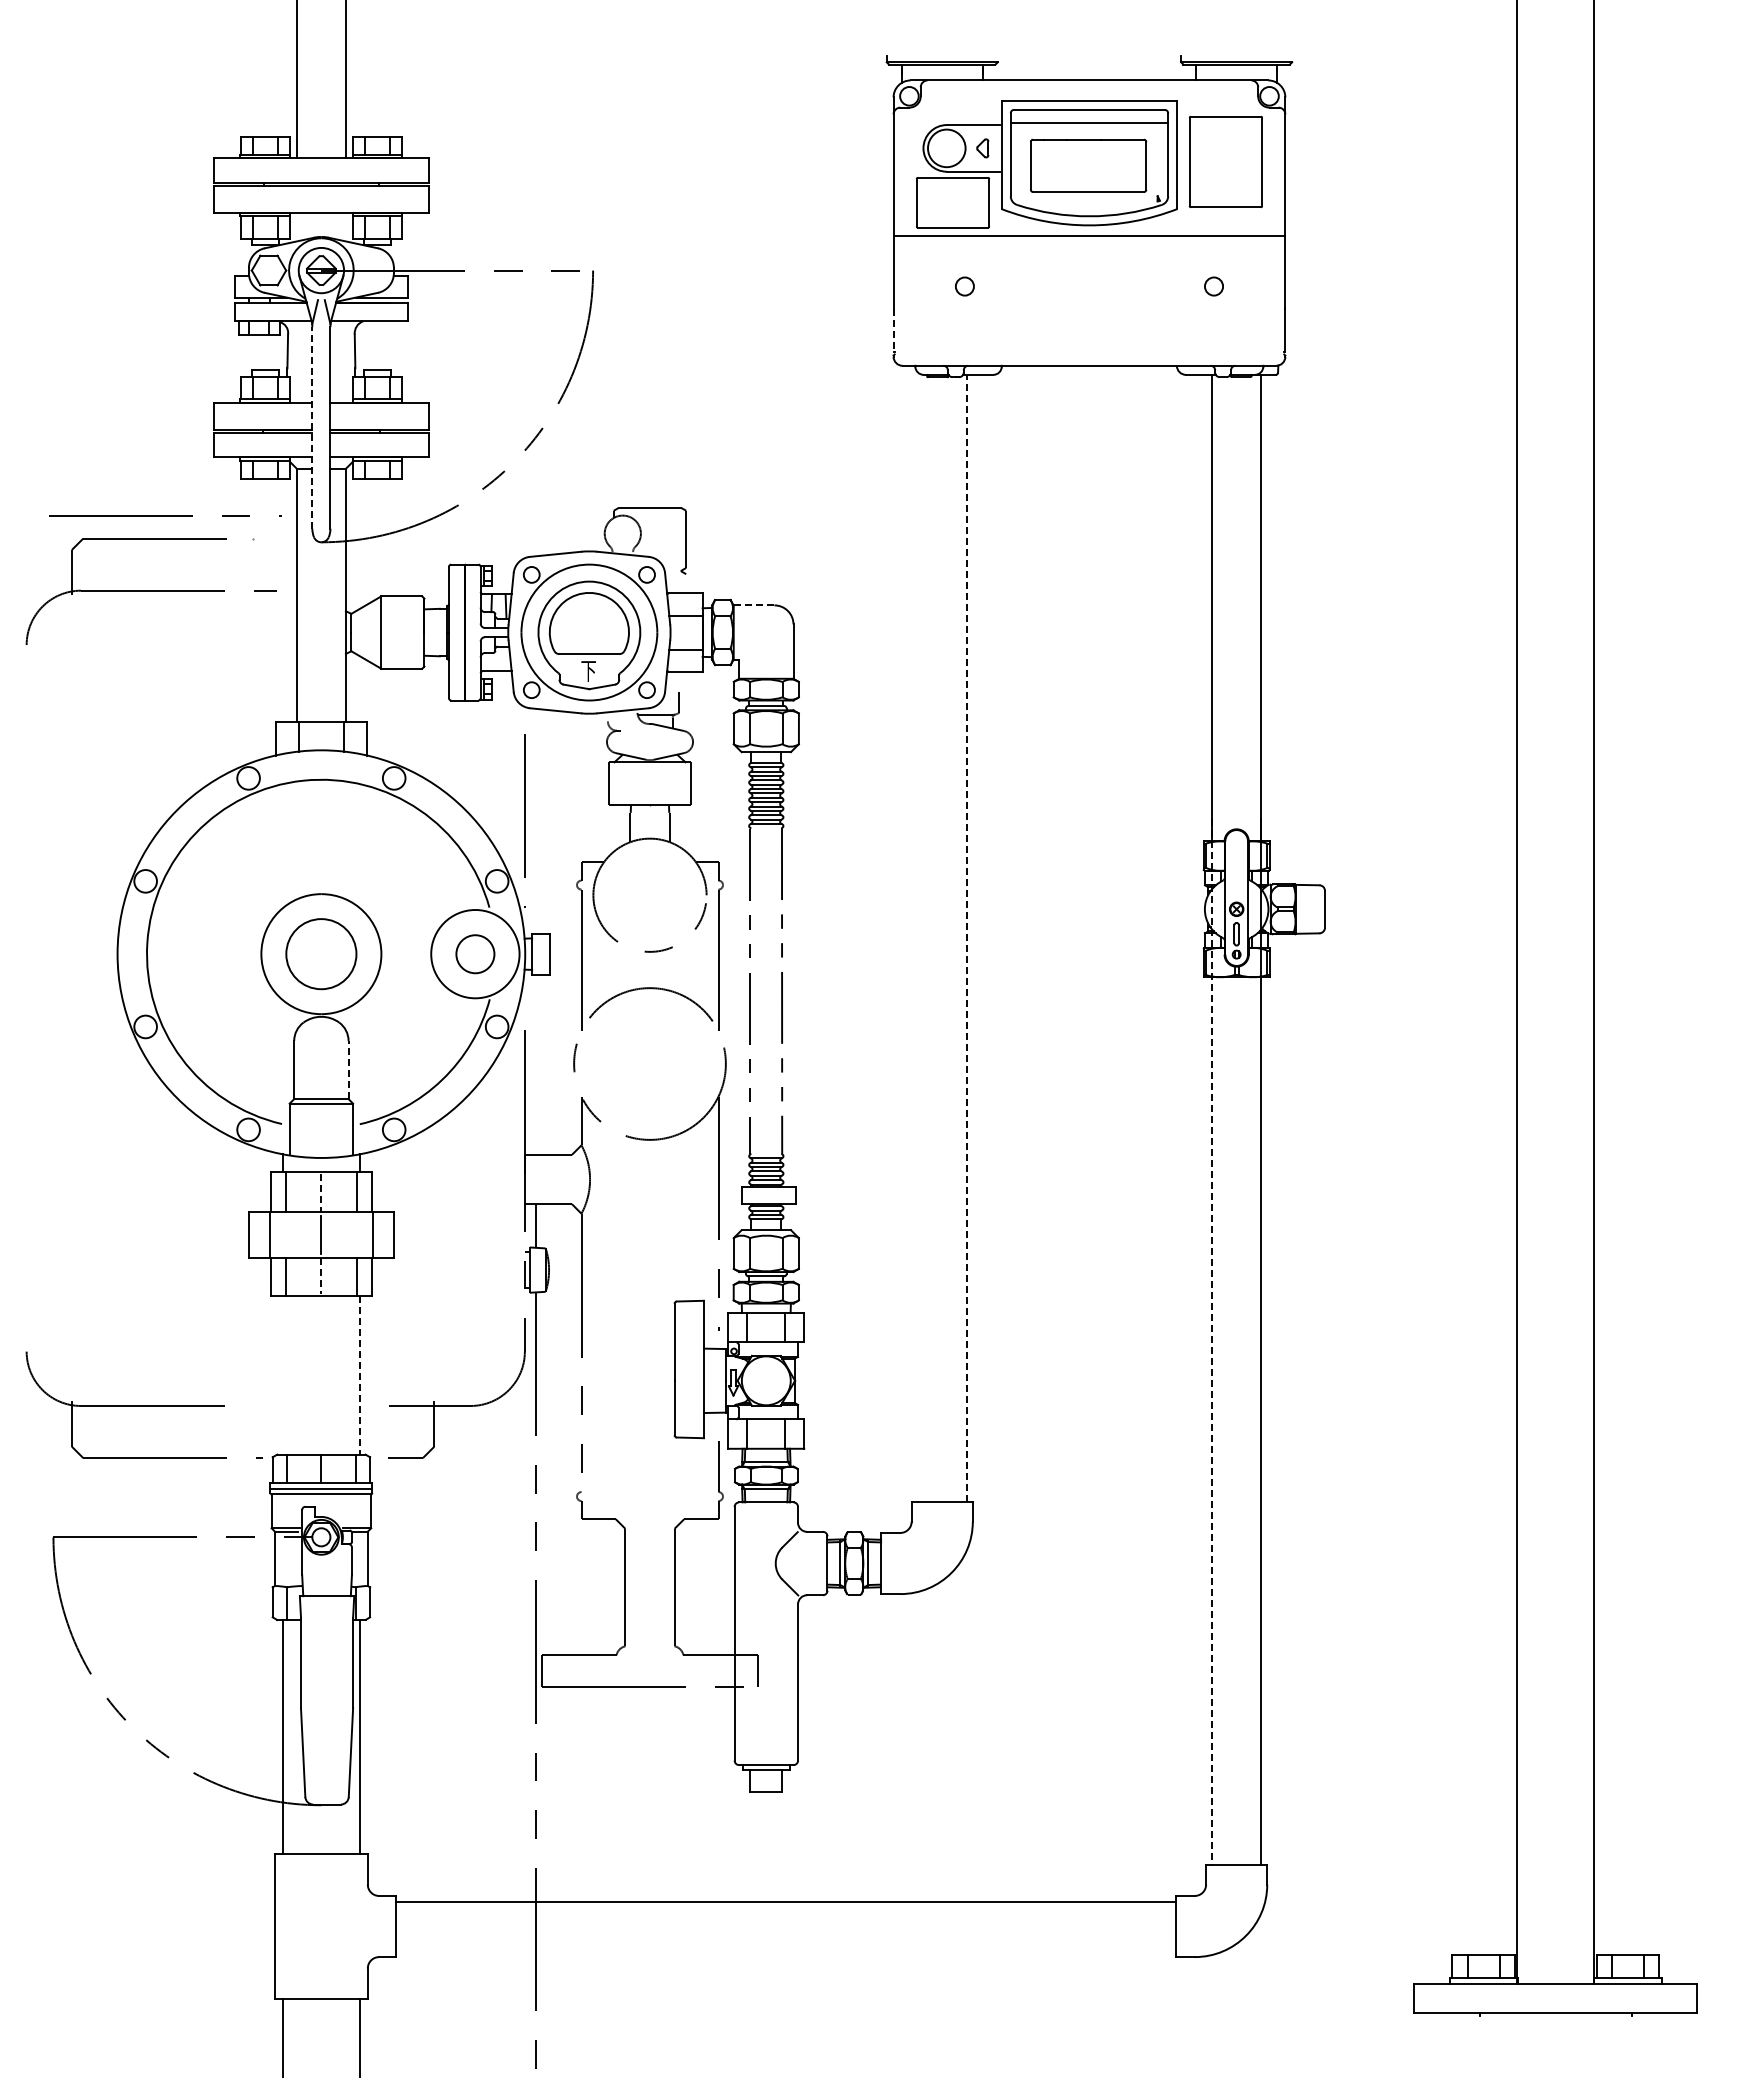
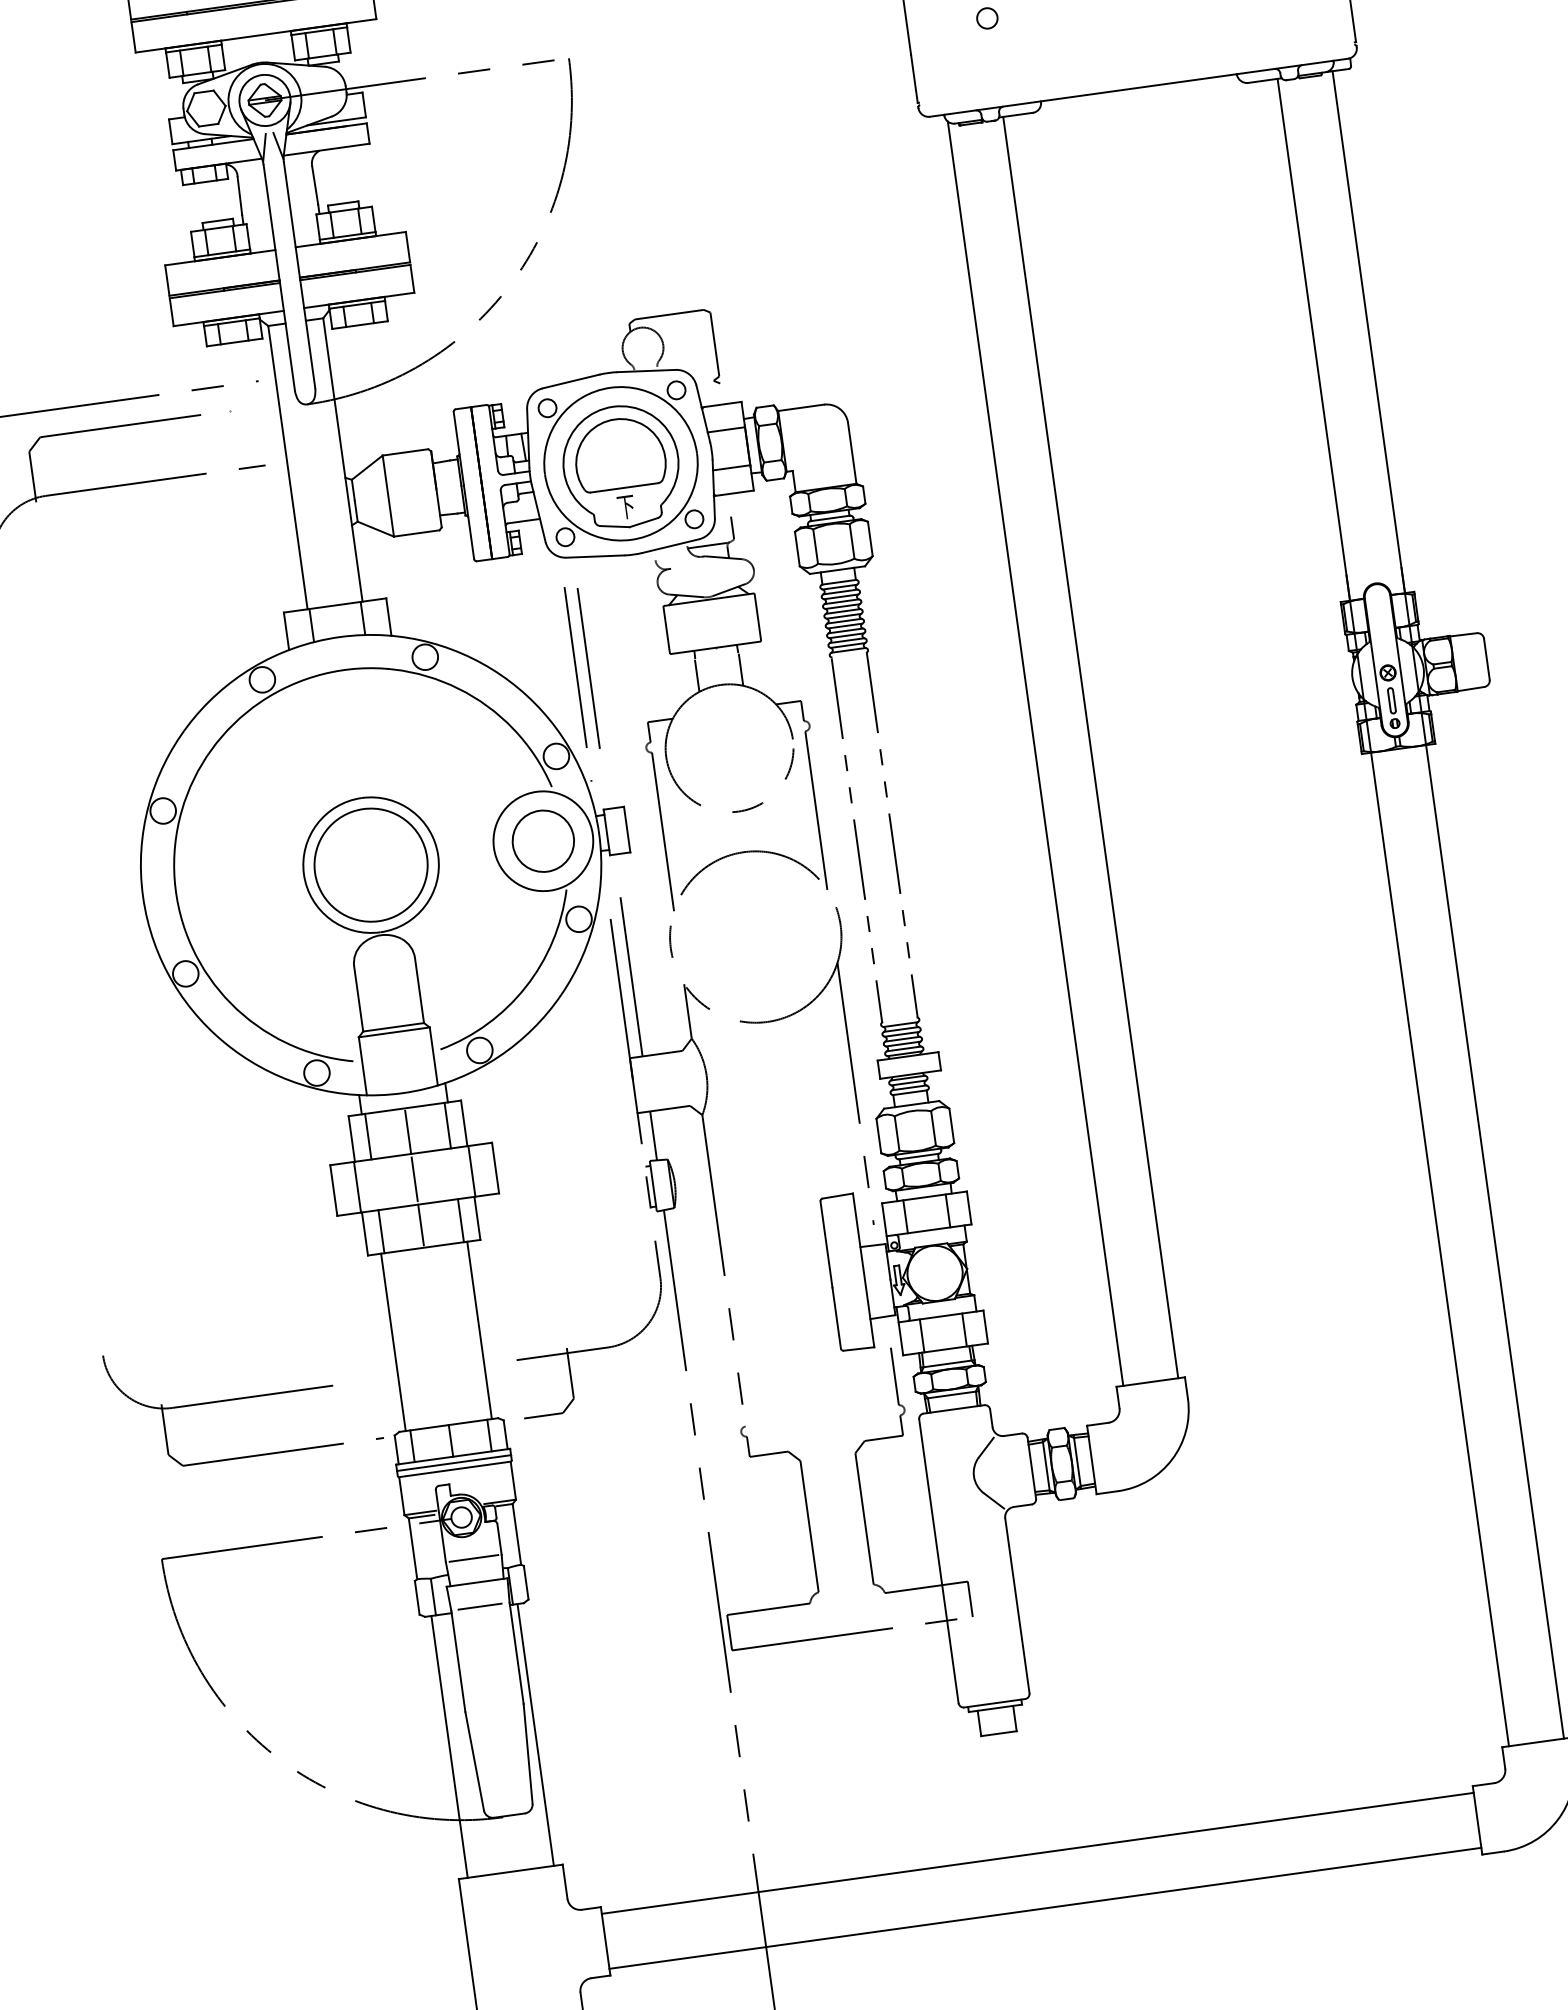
line: (893, 330) -> (914, 78), dashed -> solid
line: (312, 427) -> (279, 277), dashed -> solid
line: (754, 605) -> (801, 407), dashed -> solid
line: (535, 807) -> (587, 667), added
line: (917, 937) -> (1035, 754), added
line: (966, 938) -> (1090, 747), dashed -> solid
circle: (321, 954) -> (371, 865), size x1.43
circle: (475, 954) -> (543, 841), size x1.43
line: (348, 1069) -> (419, 989), dashed -> solid
line: (536, 1083) -> (631, 976), added
line: (321, 1193) -> (408, 1132), dashed -> solid
line: (321, 1276) -> (421, 1225), dashed -> solid
line: (1212, 1342) -> (1428, 1161), dashed -> solid
line: (282, 1375) -> (393, 1342), added
line: (359, 1375) -> (479, 1330), dashed -> solid
line: (326, 1574) -> (473, 1558), added
line: (326, 1617) -> (479, 1606), added
line: (785, 1951) -> (1045, 1908), added

